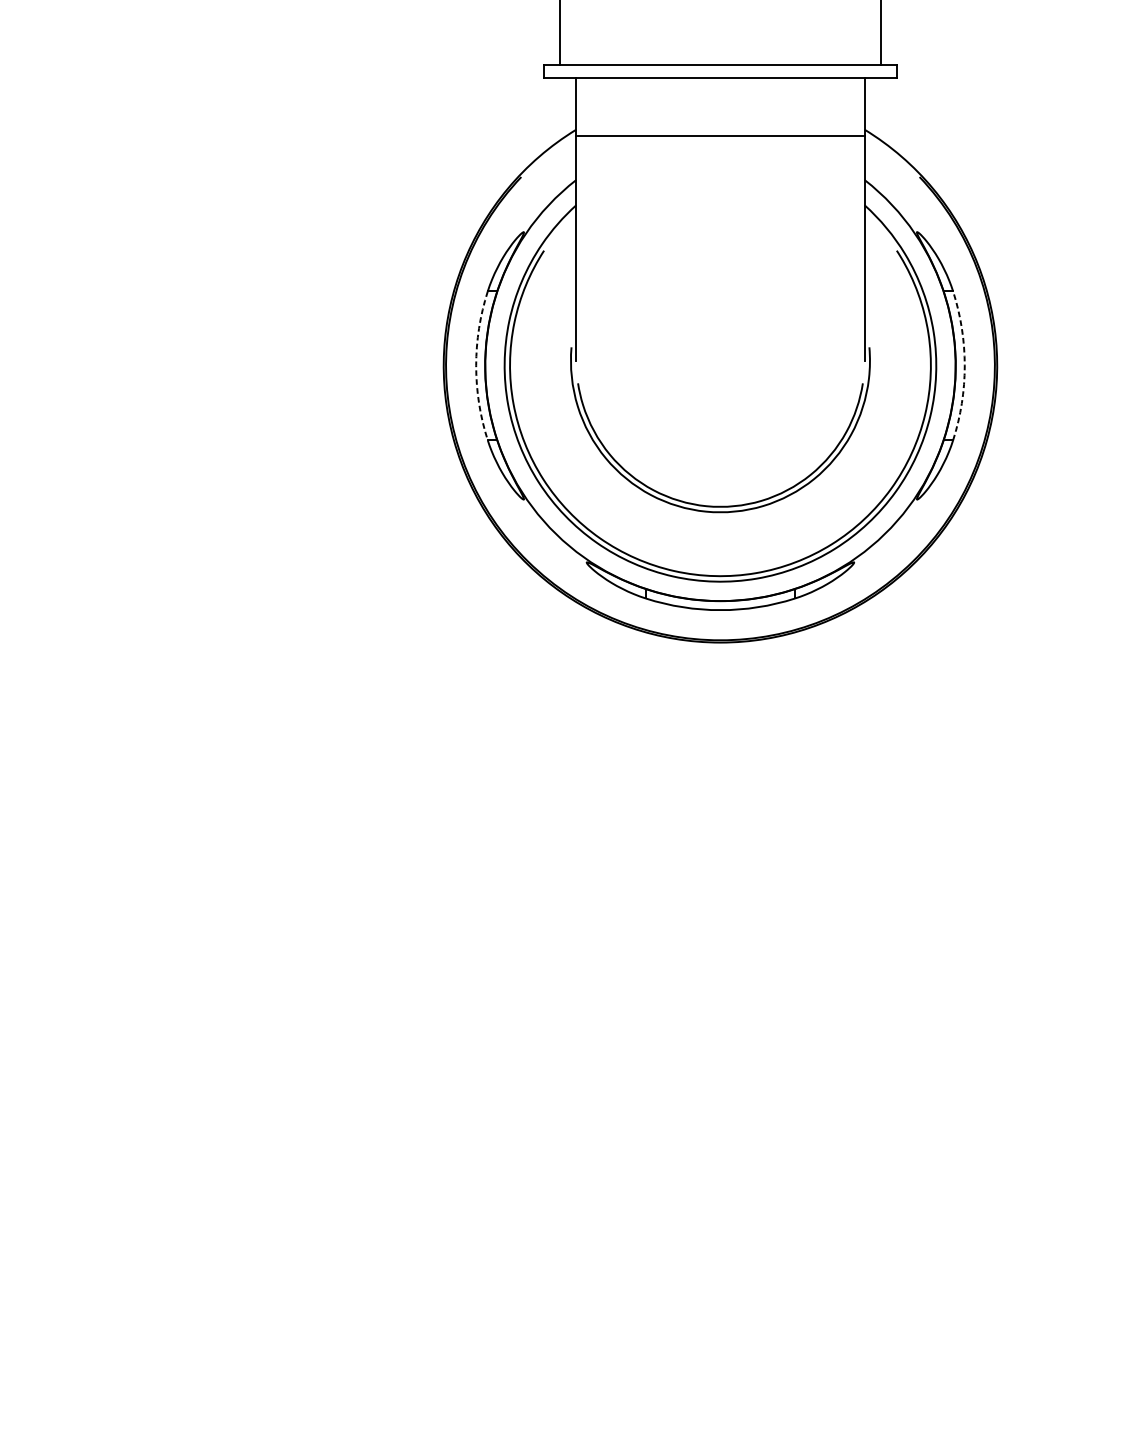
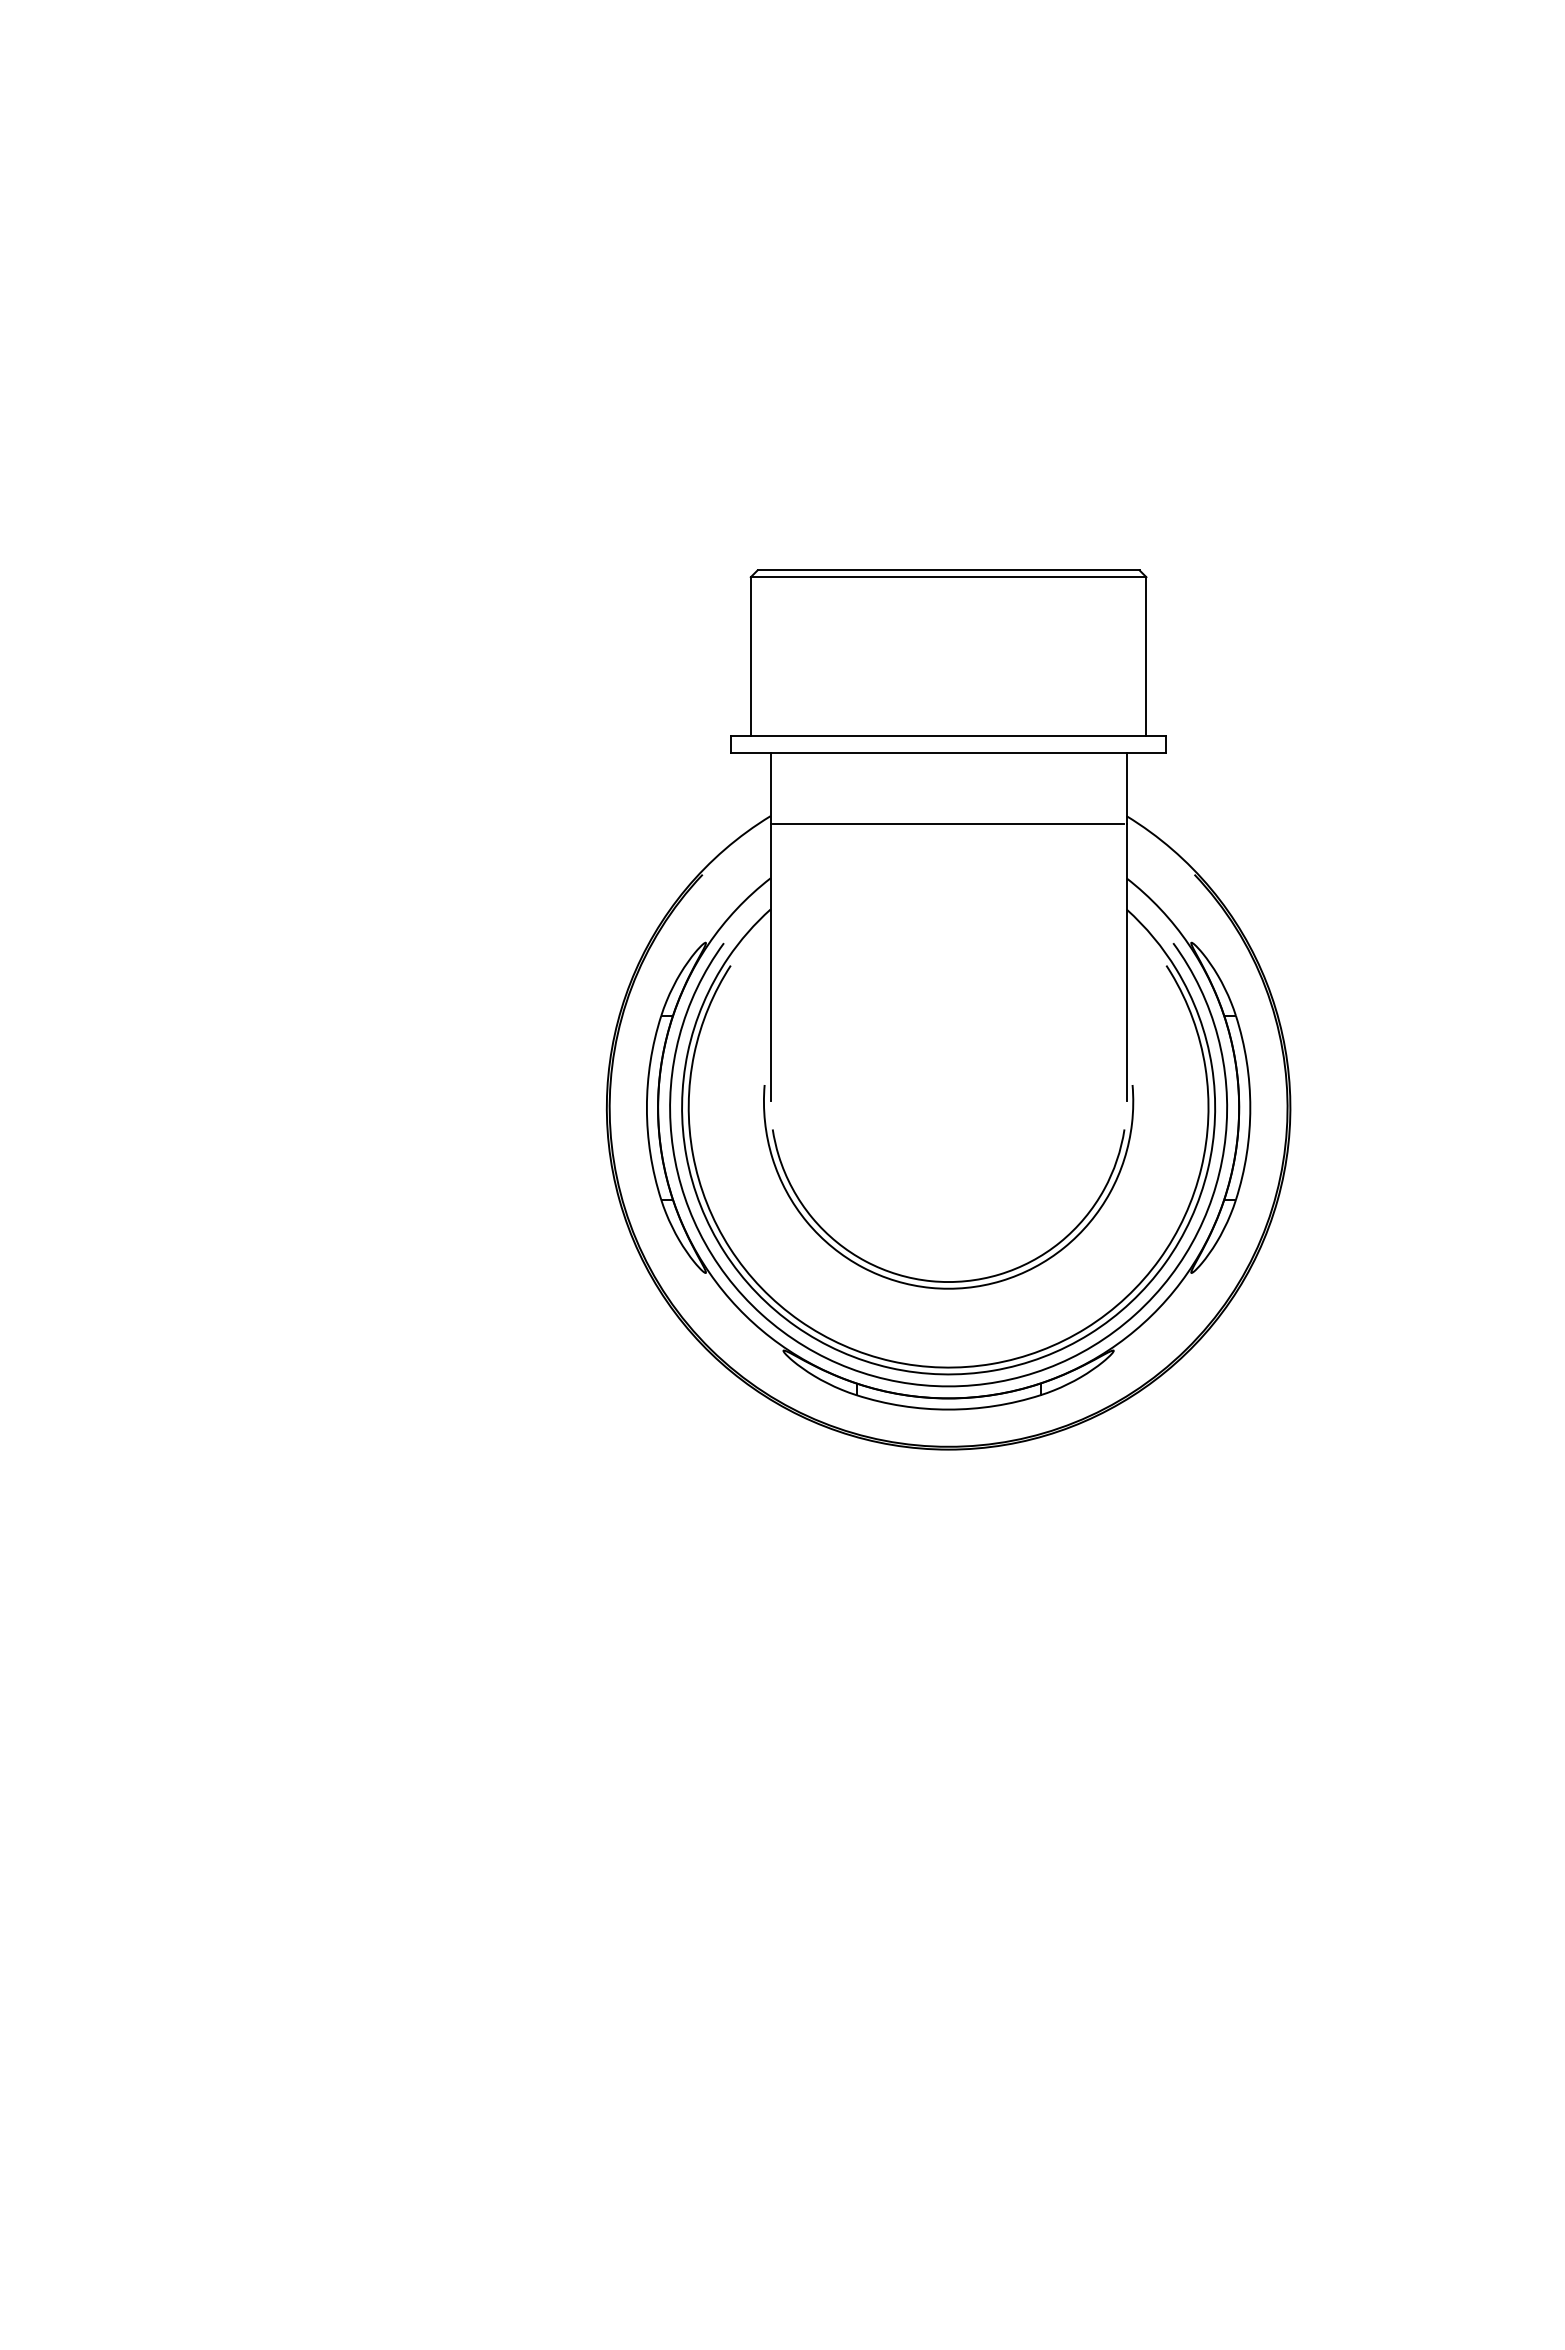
arc: (475, 365) -> (646, 1107), dashed -> solid
arc: (964, 365) -> (1250, 1107), dashed -> solid
arc: (705, 589) -> (930, 1384), added

